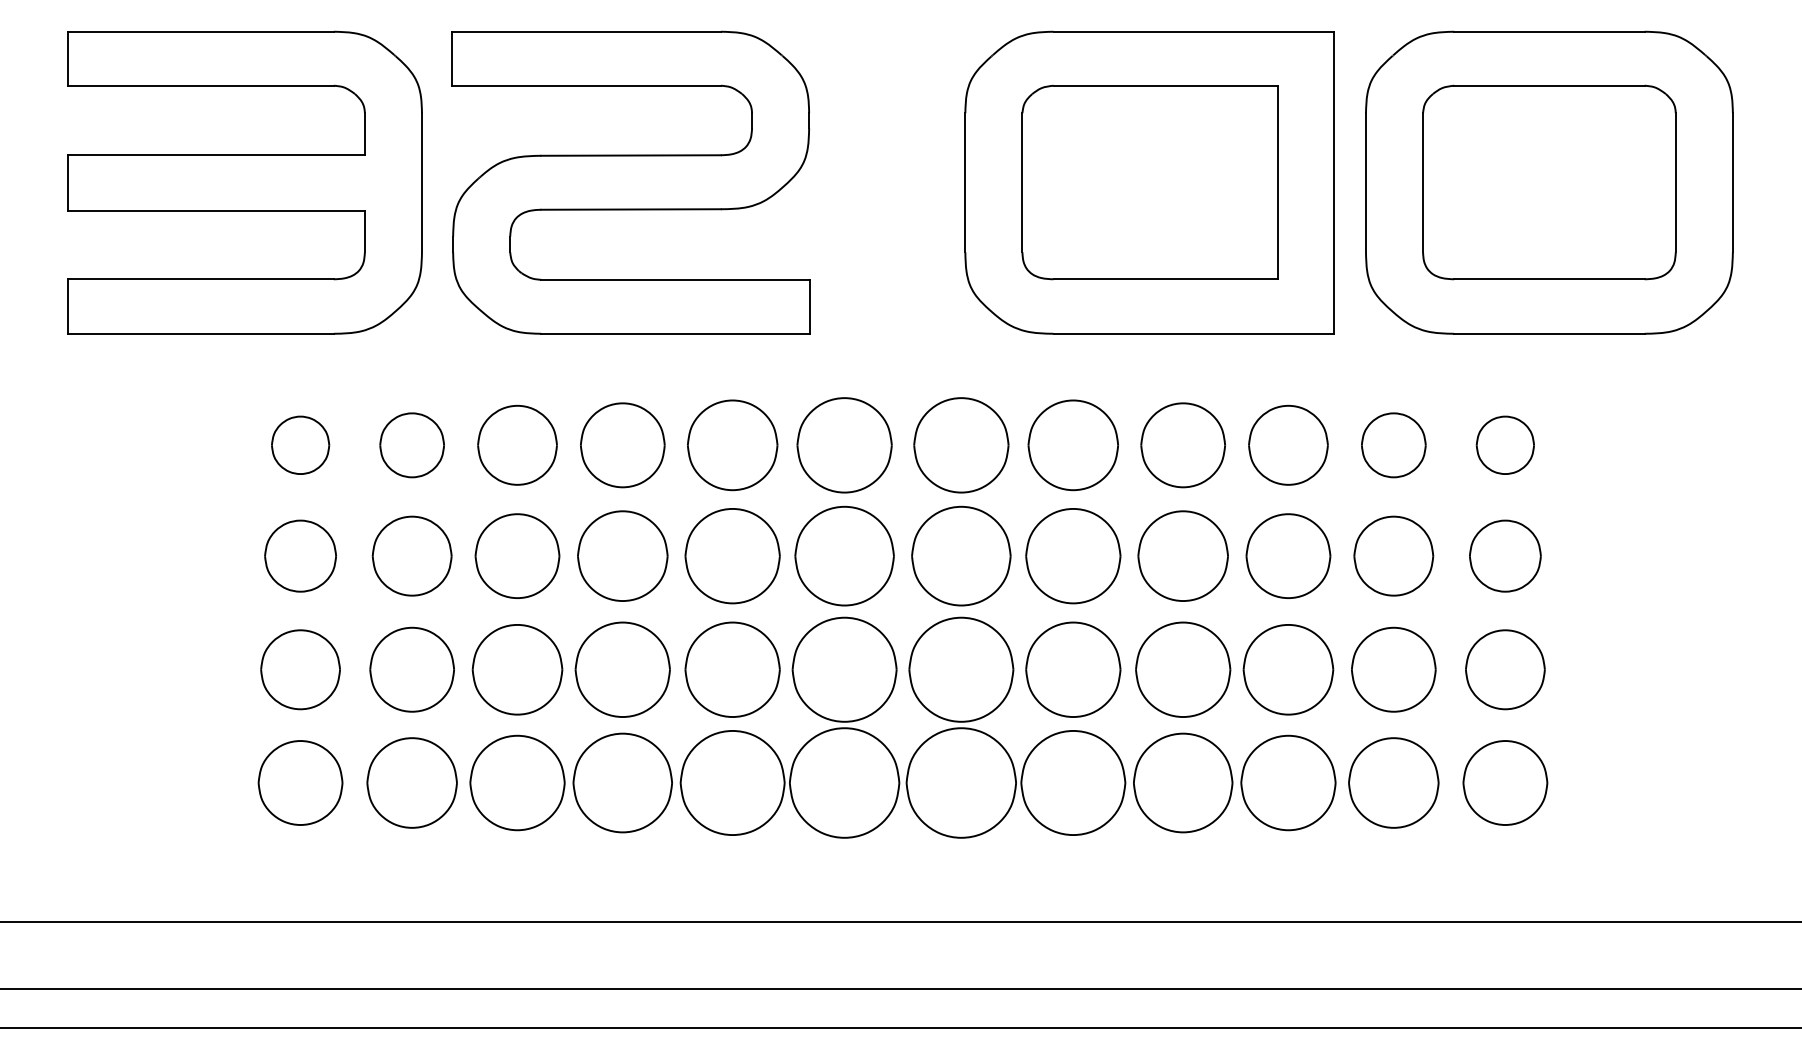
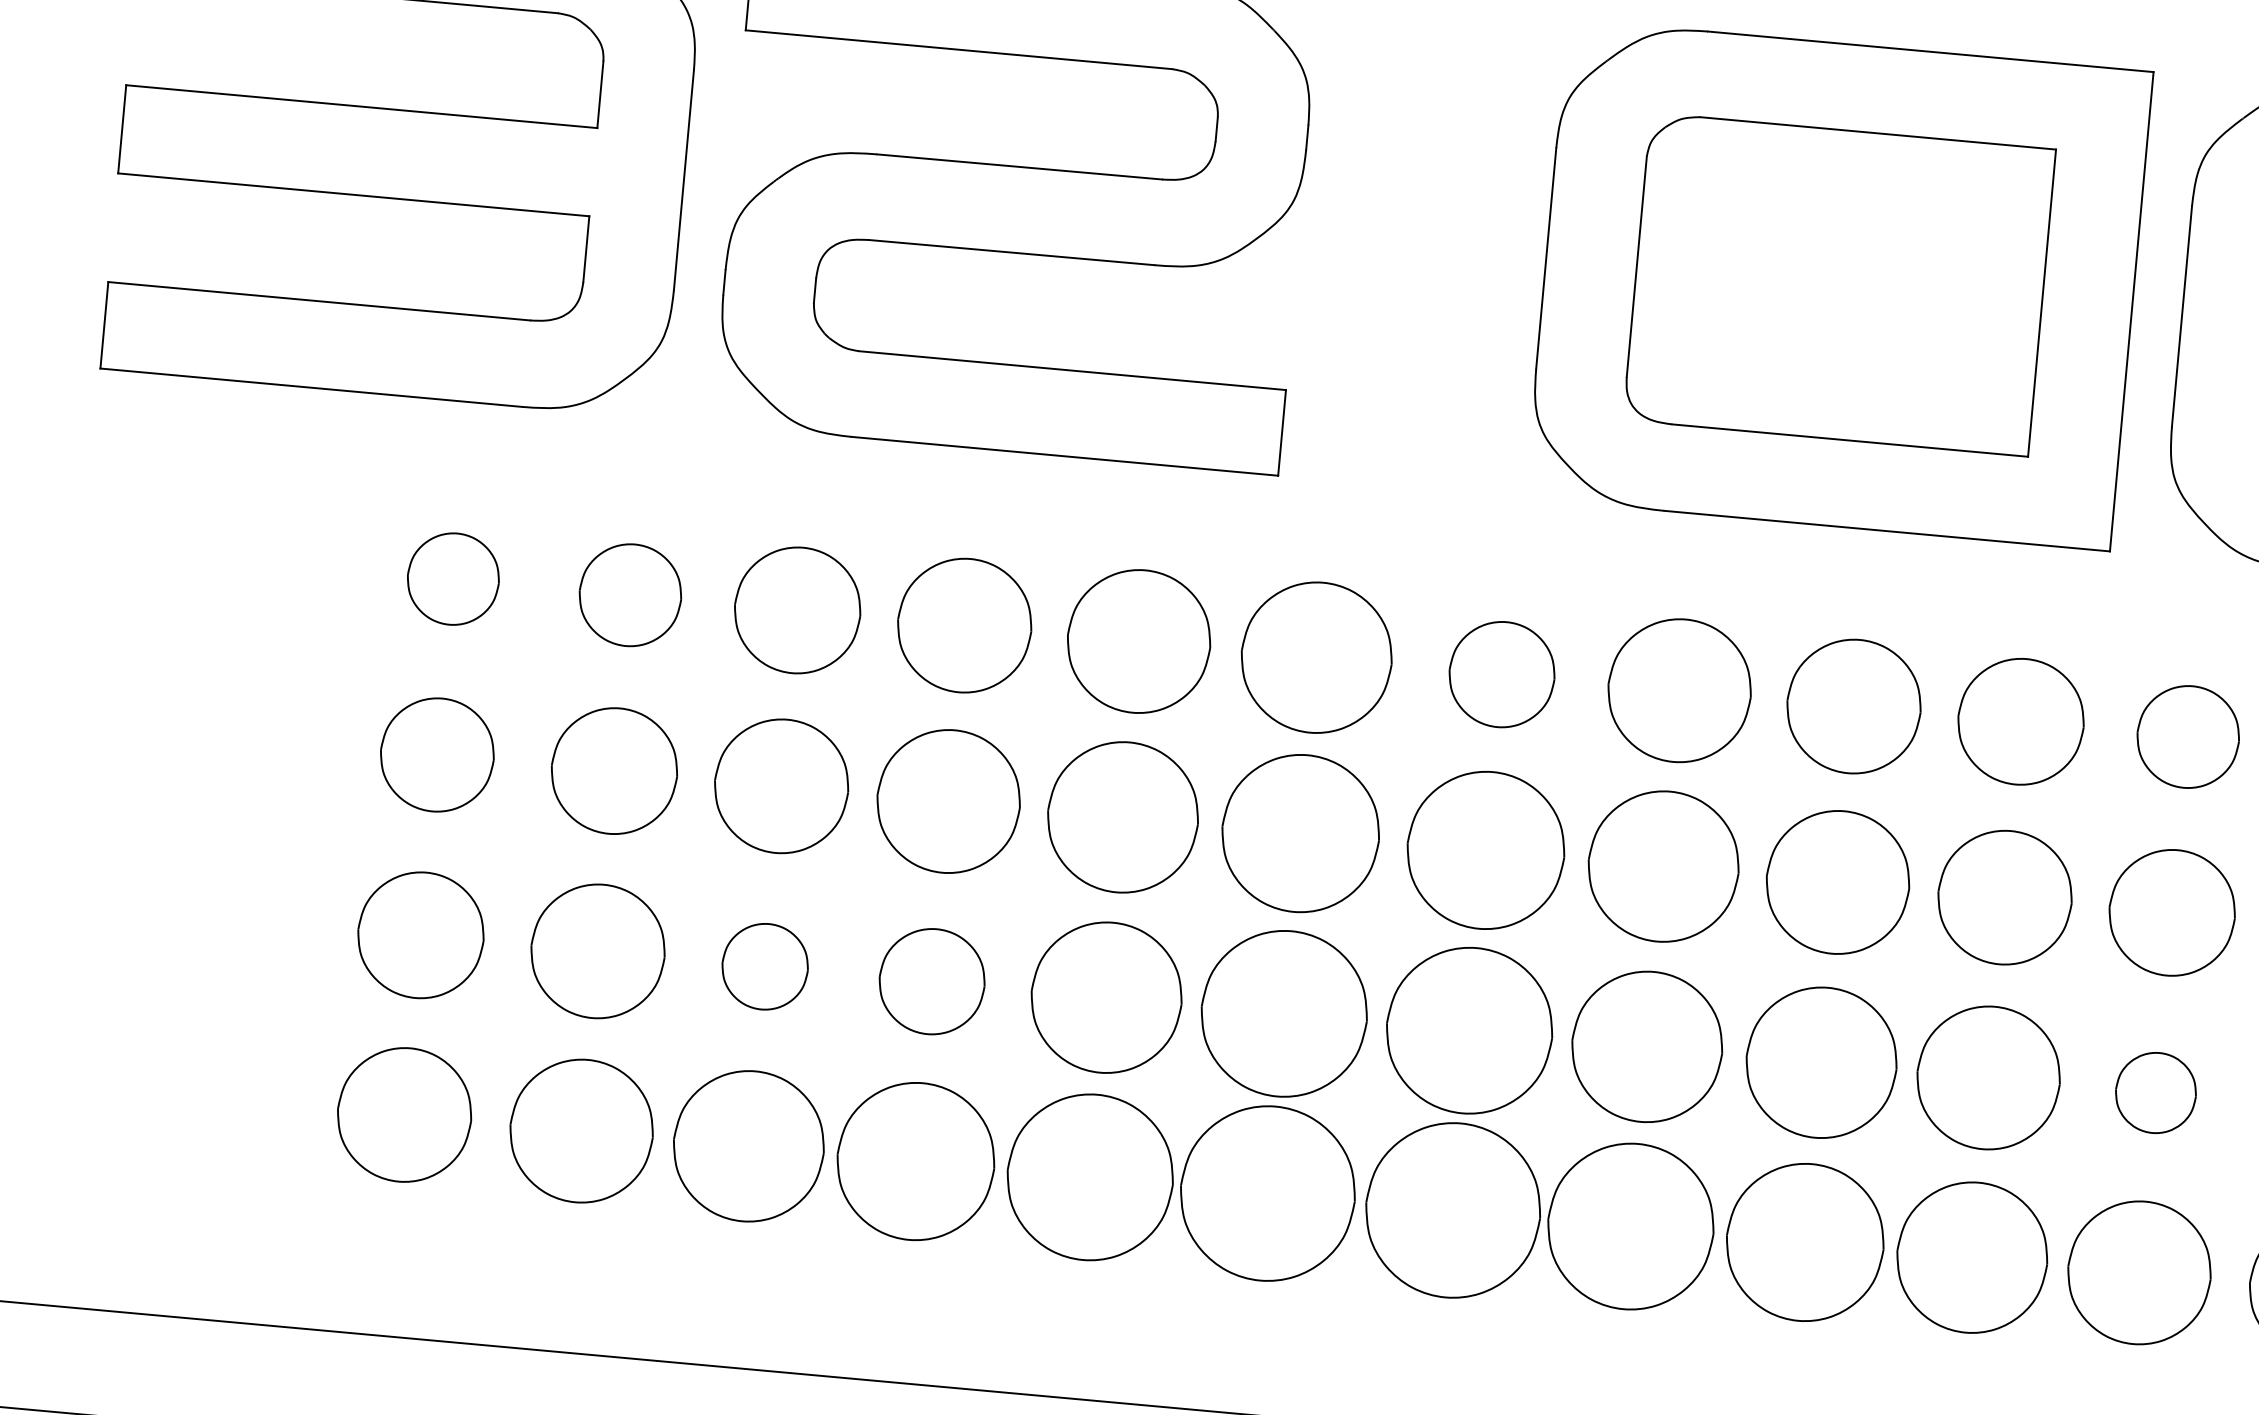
part: (961, 445) -> (1502, 674), size x0.7
part: (517, 669) -> (765, 966), size x0.6
part: (622, 669) -> (931, 981), size x0.7
part: (1393, 669) -> (2155, 1092), size x0.6

